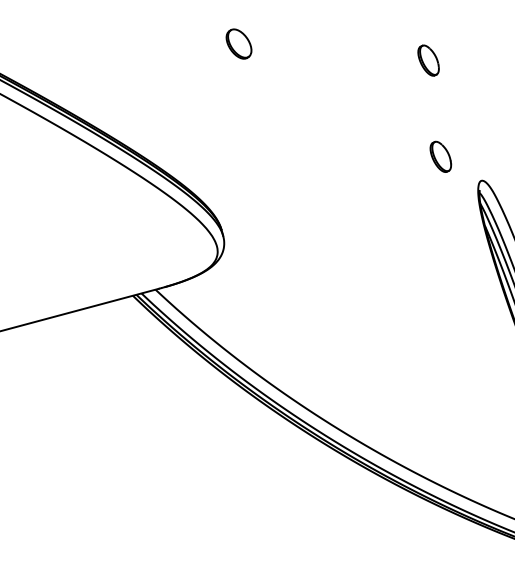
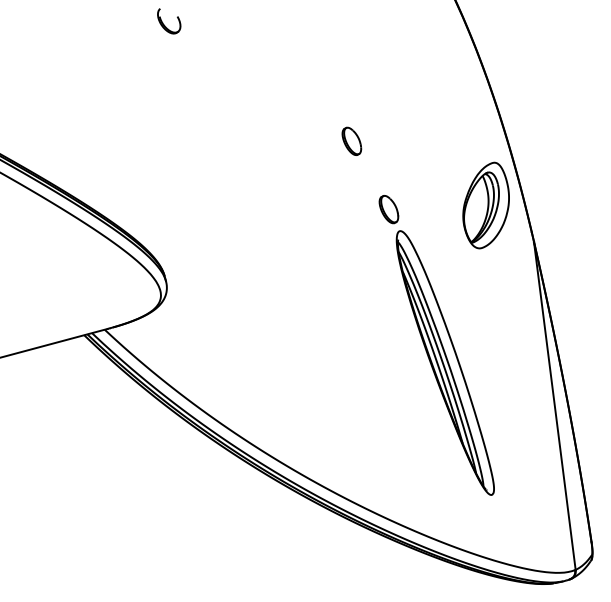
part: (239, 44) -> (180, 107), removed
part: (428, 59) -> (351, 140), moved
part: (440, 156) -> (388, 209), moved

